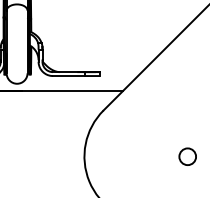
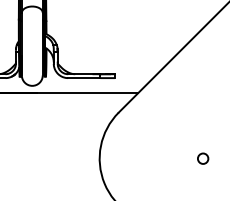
circle: (188, 156) -> (203, 158), size x0.62

